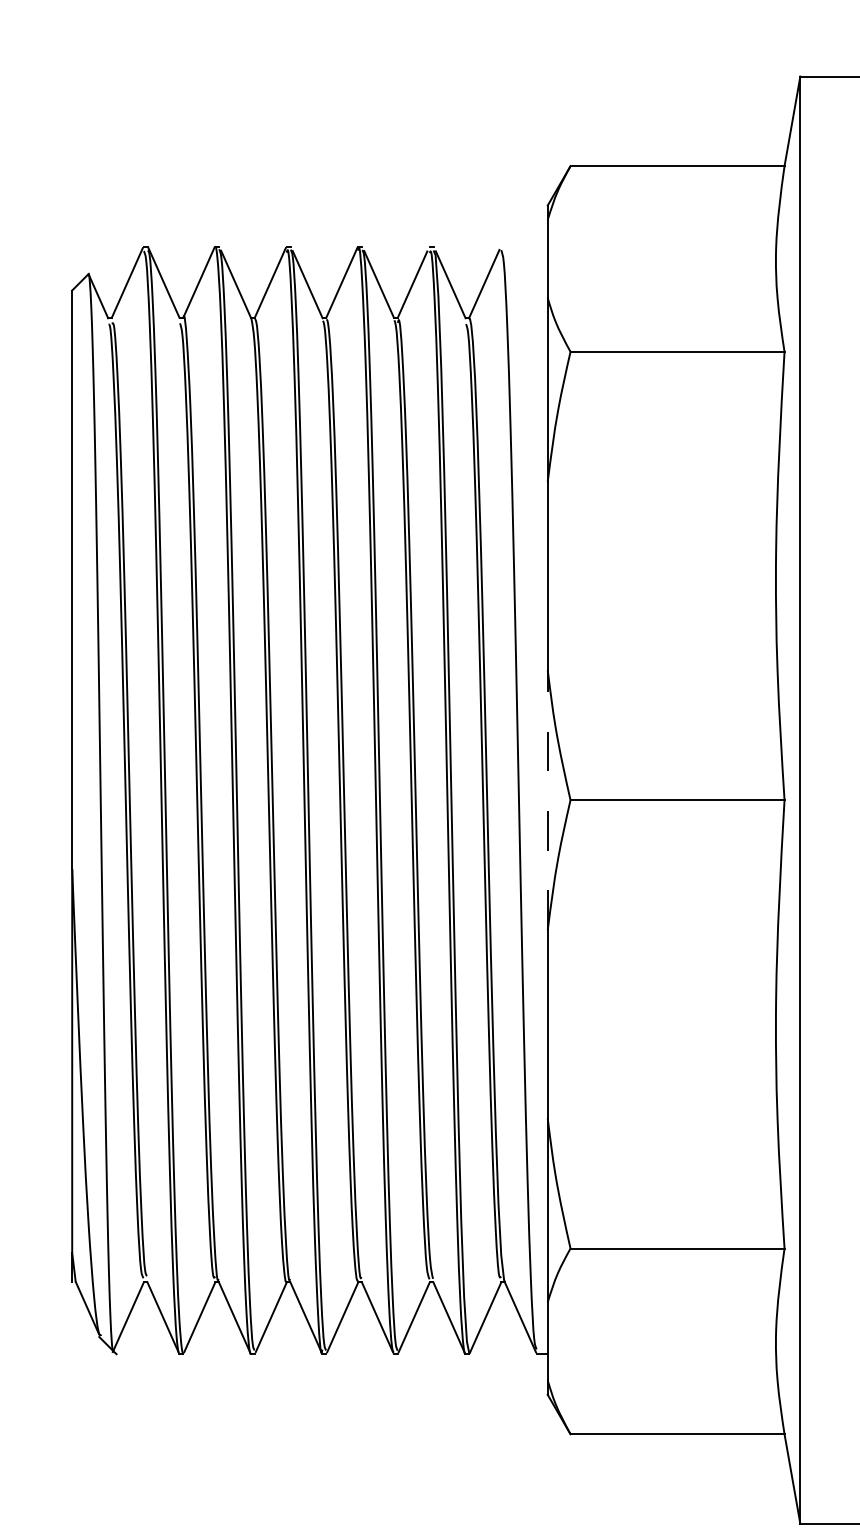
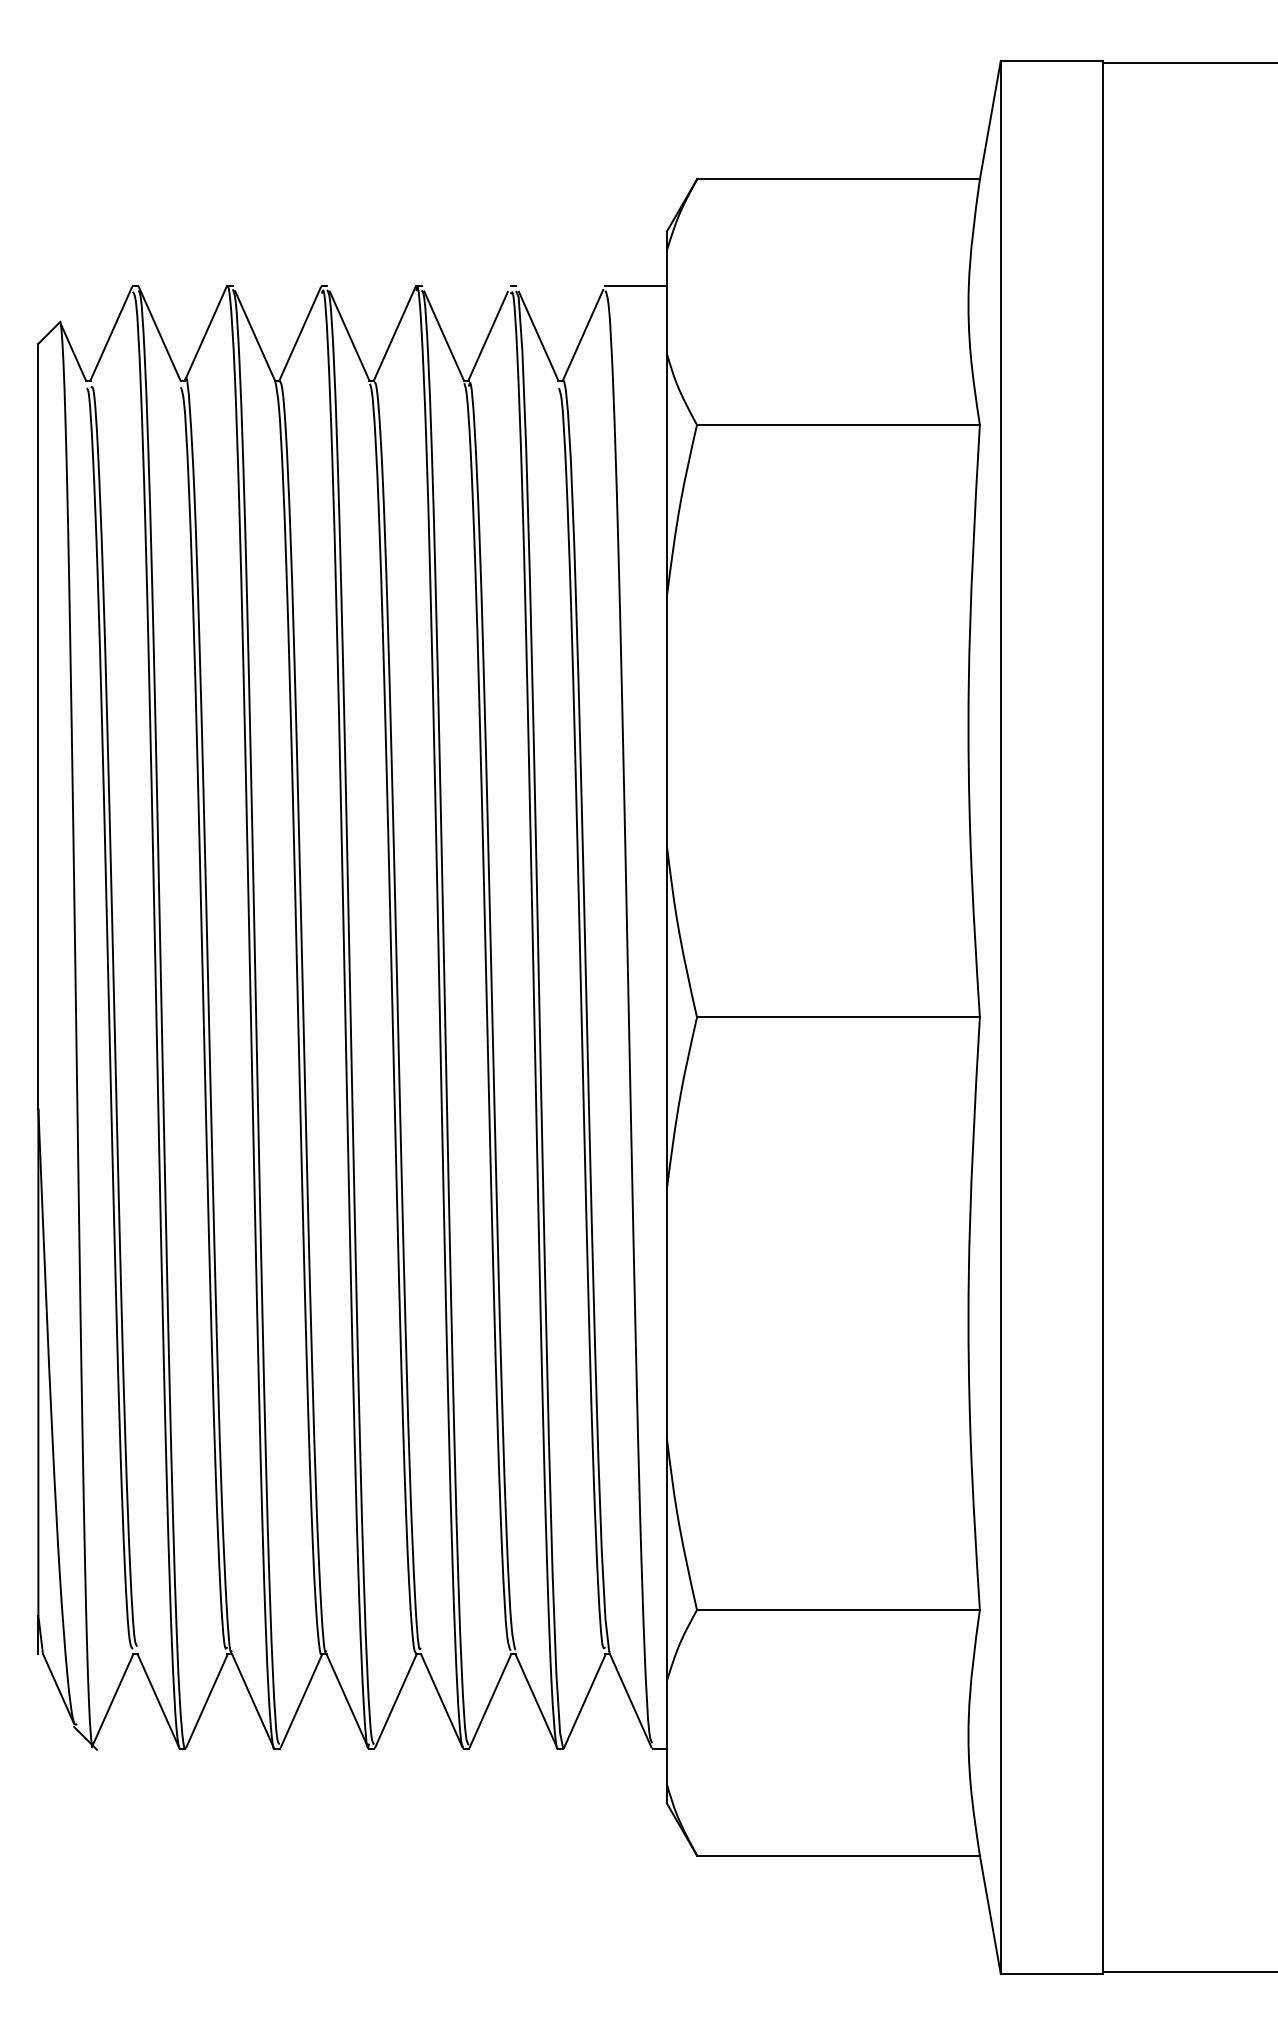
line: (523, 247) -> (635, 286), added
line: (547, 800) -> (666, 1017), dashed -> solid

